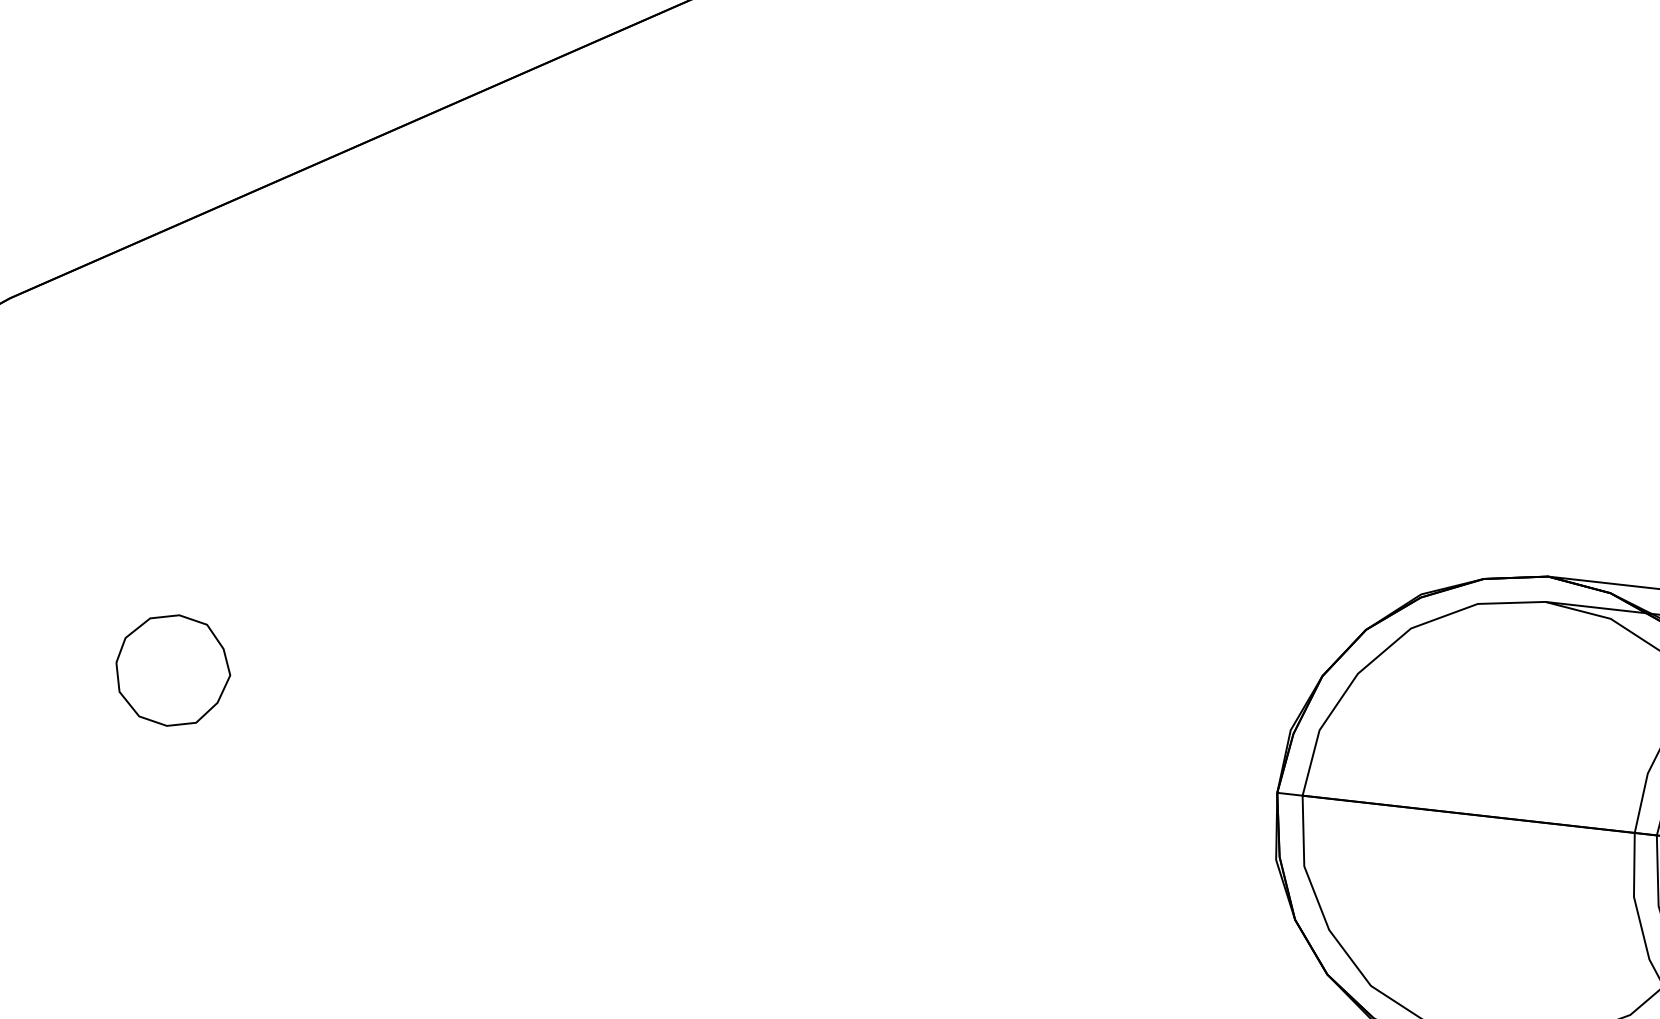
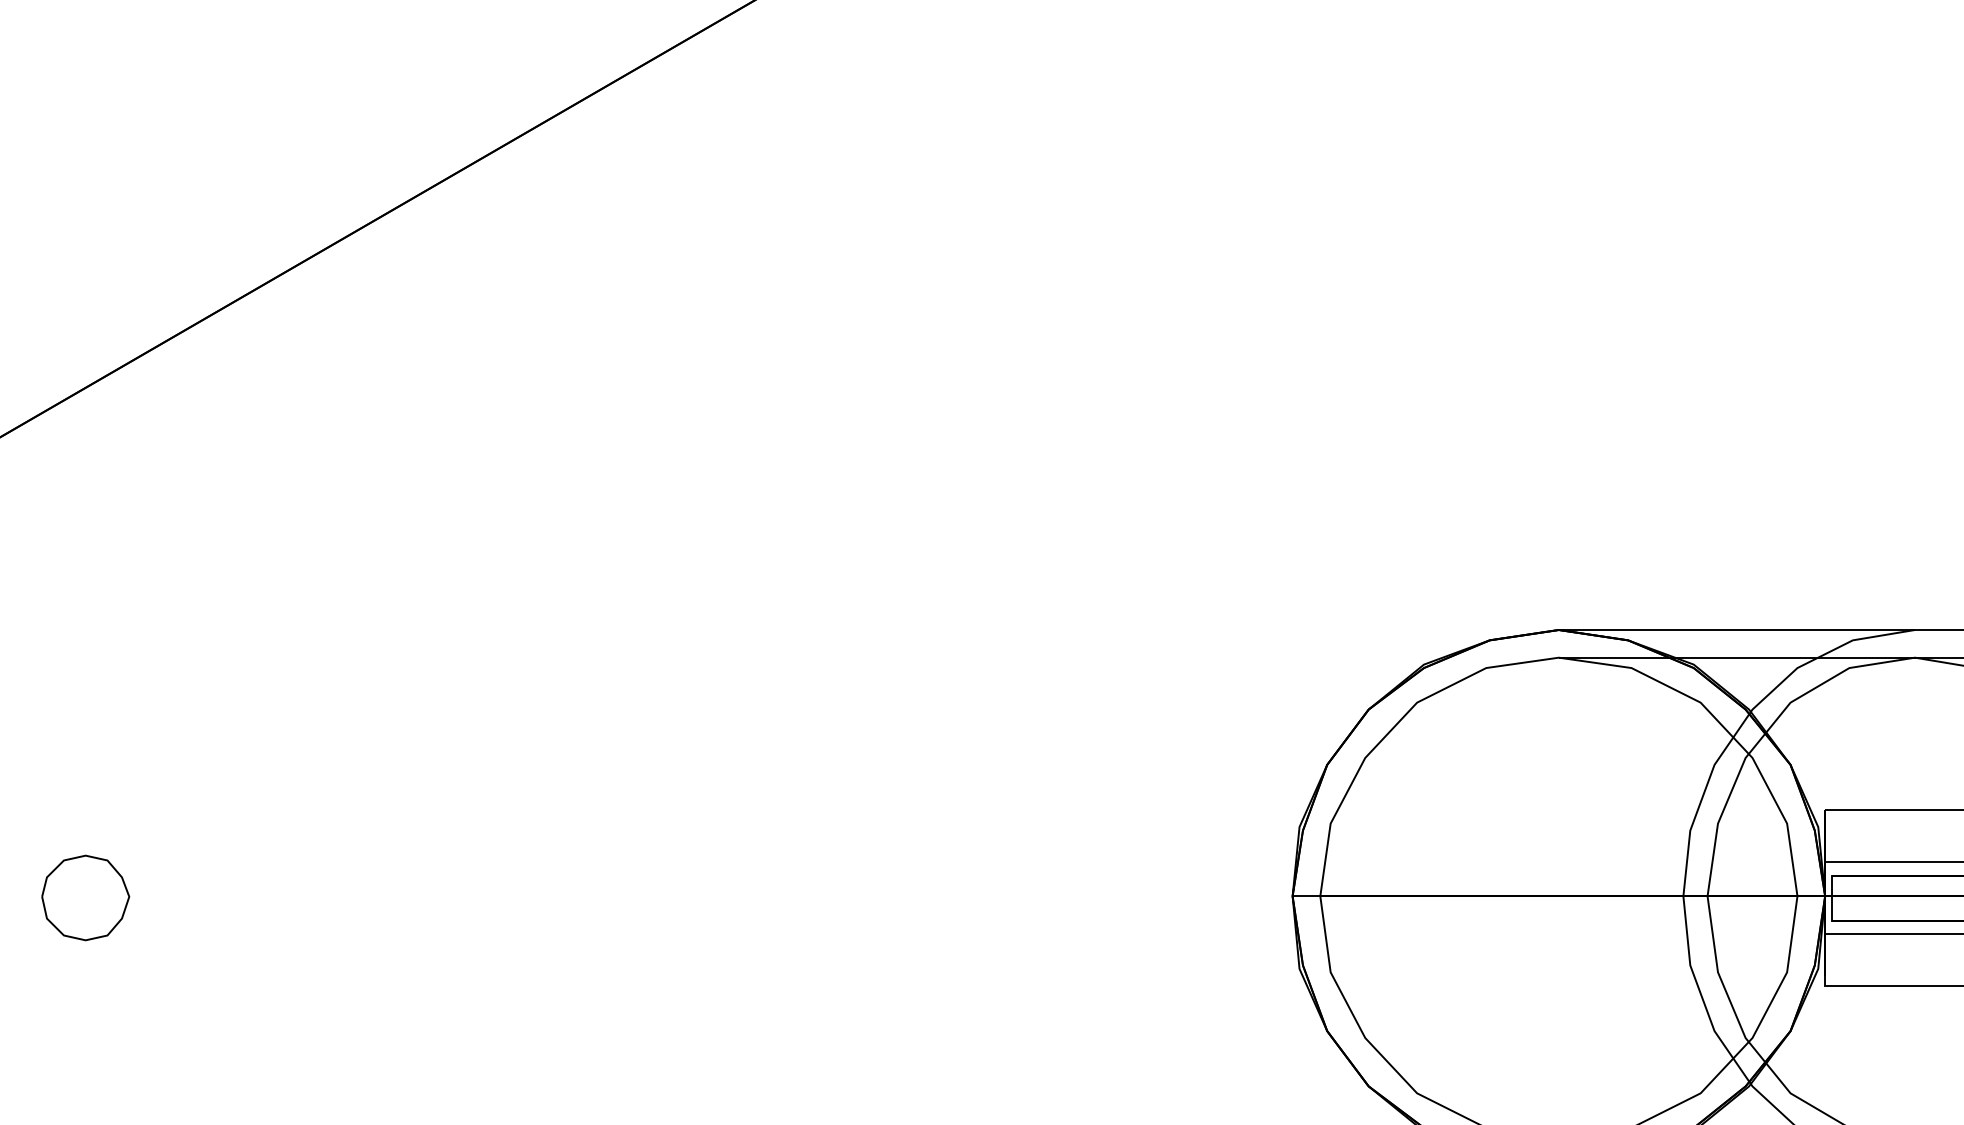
part: (172, 670) -> (85, 897), size x0.7

